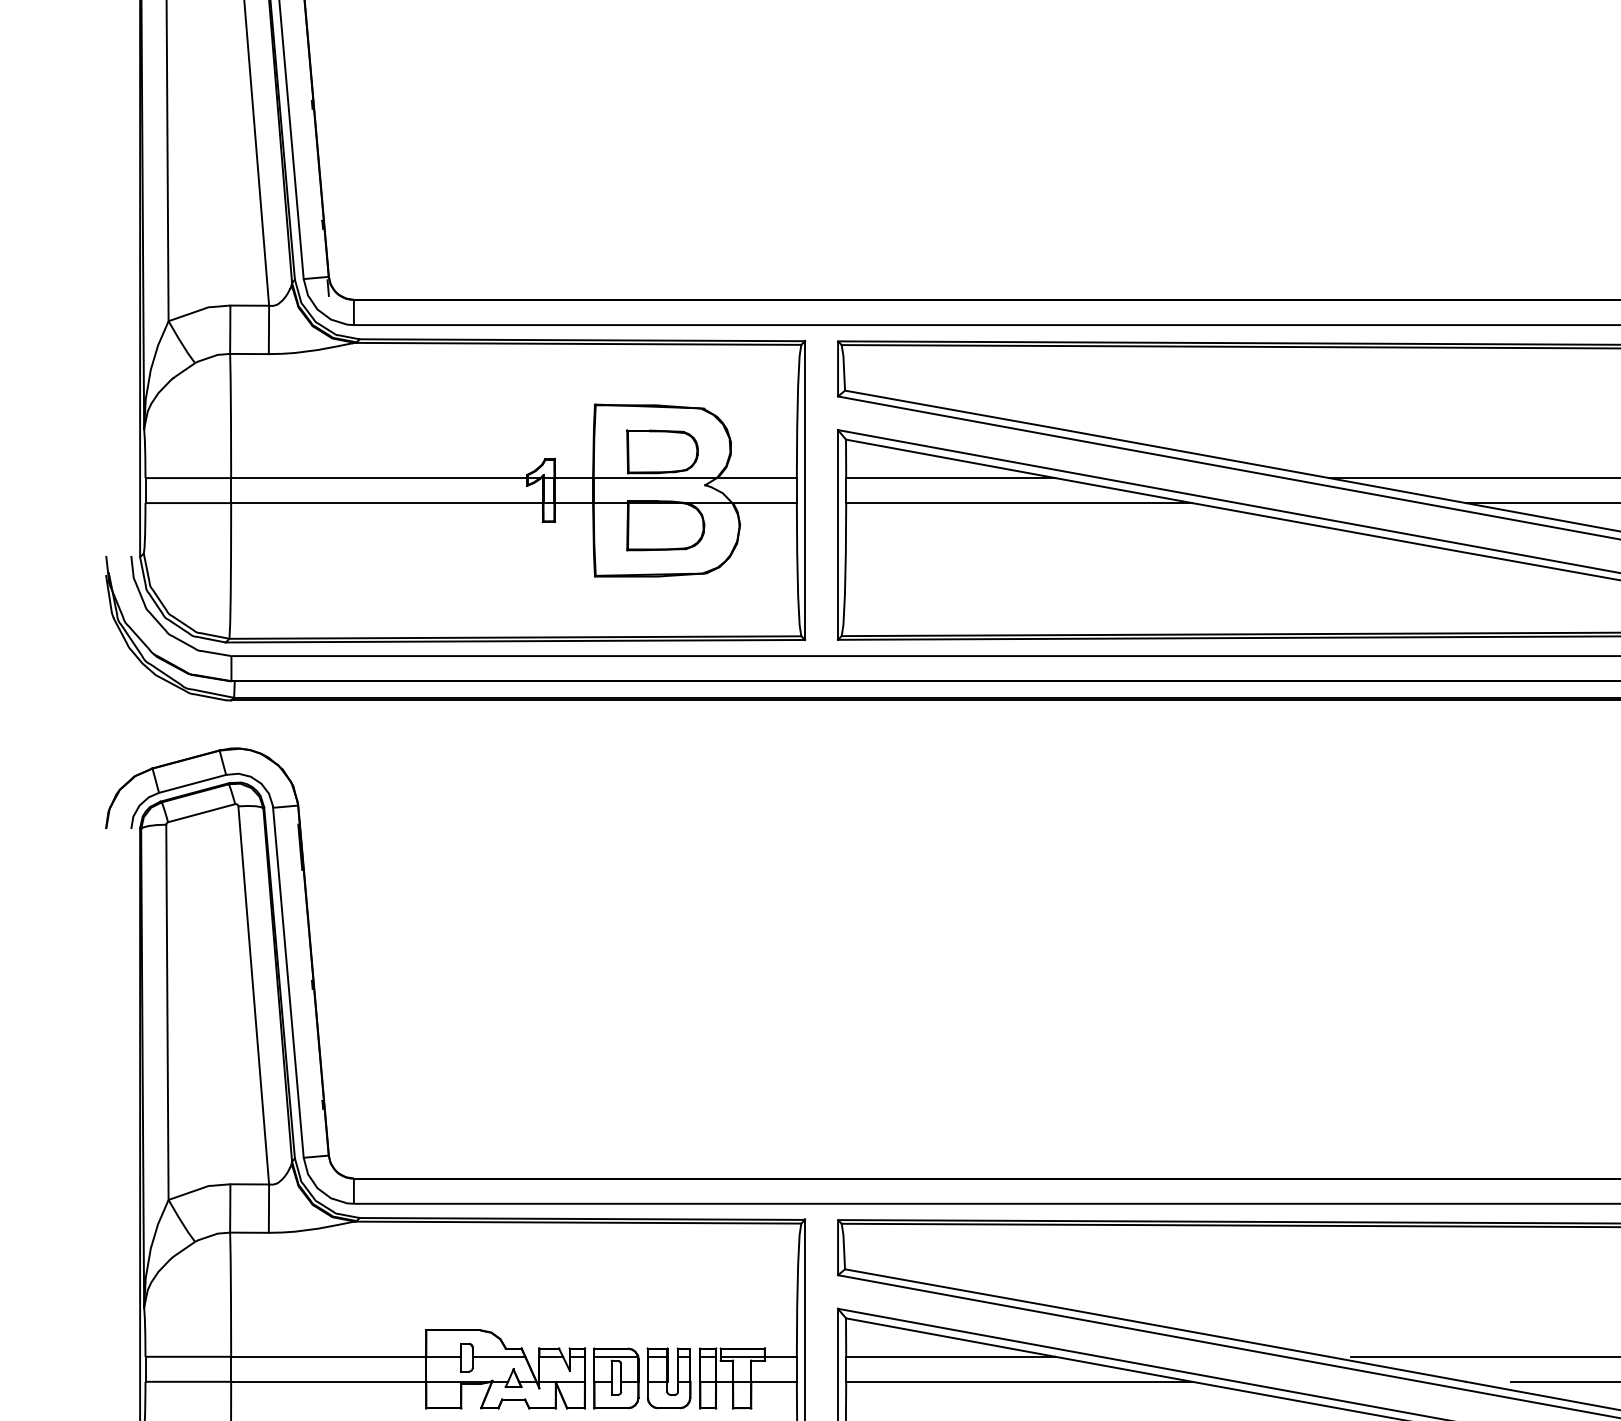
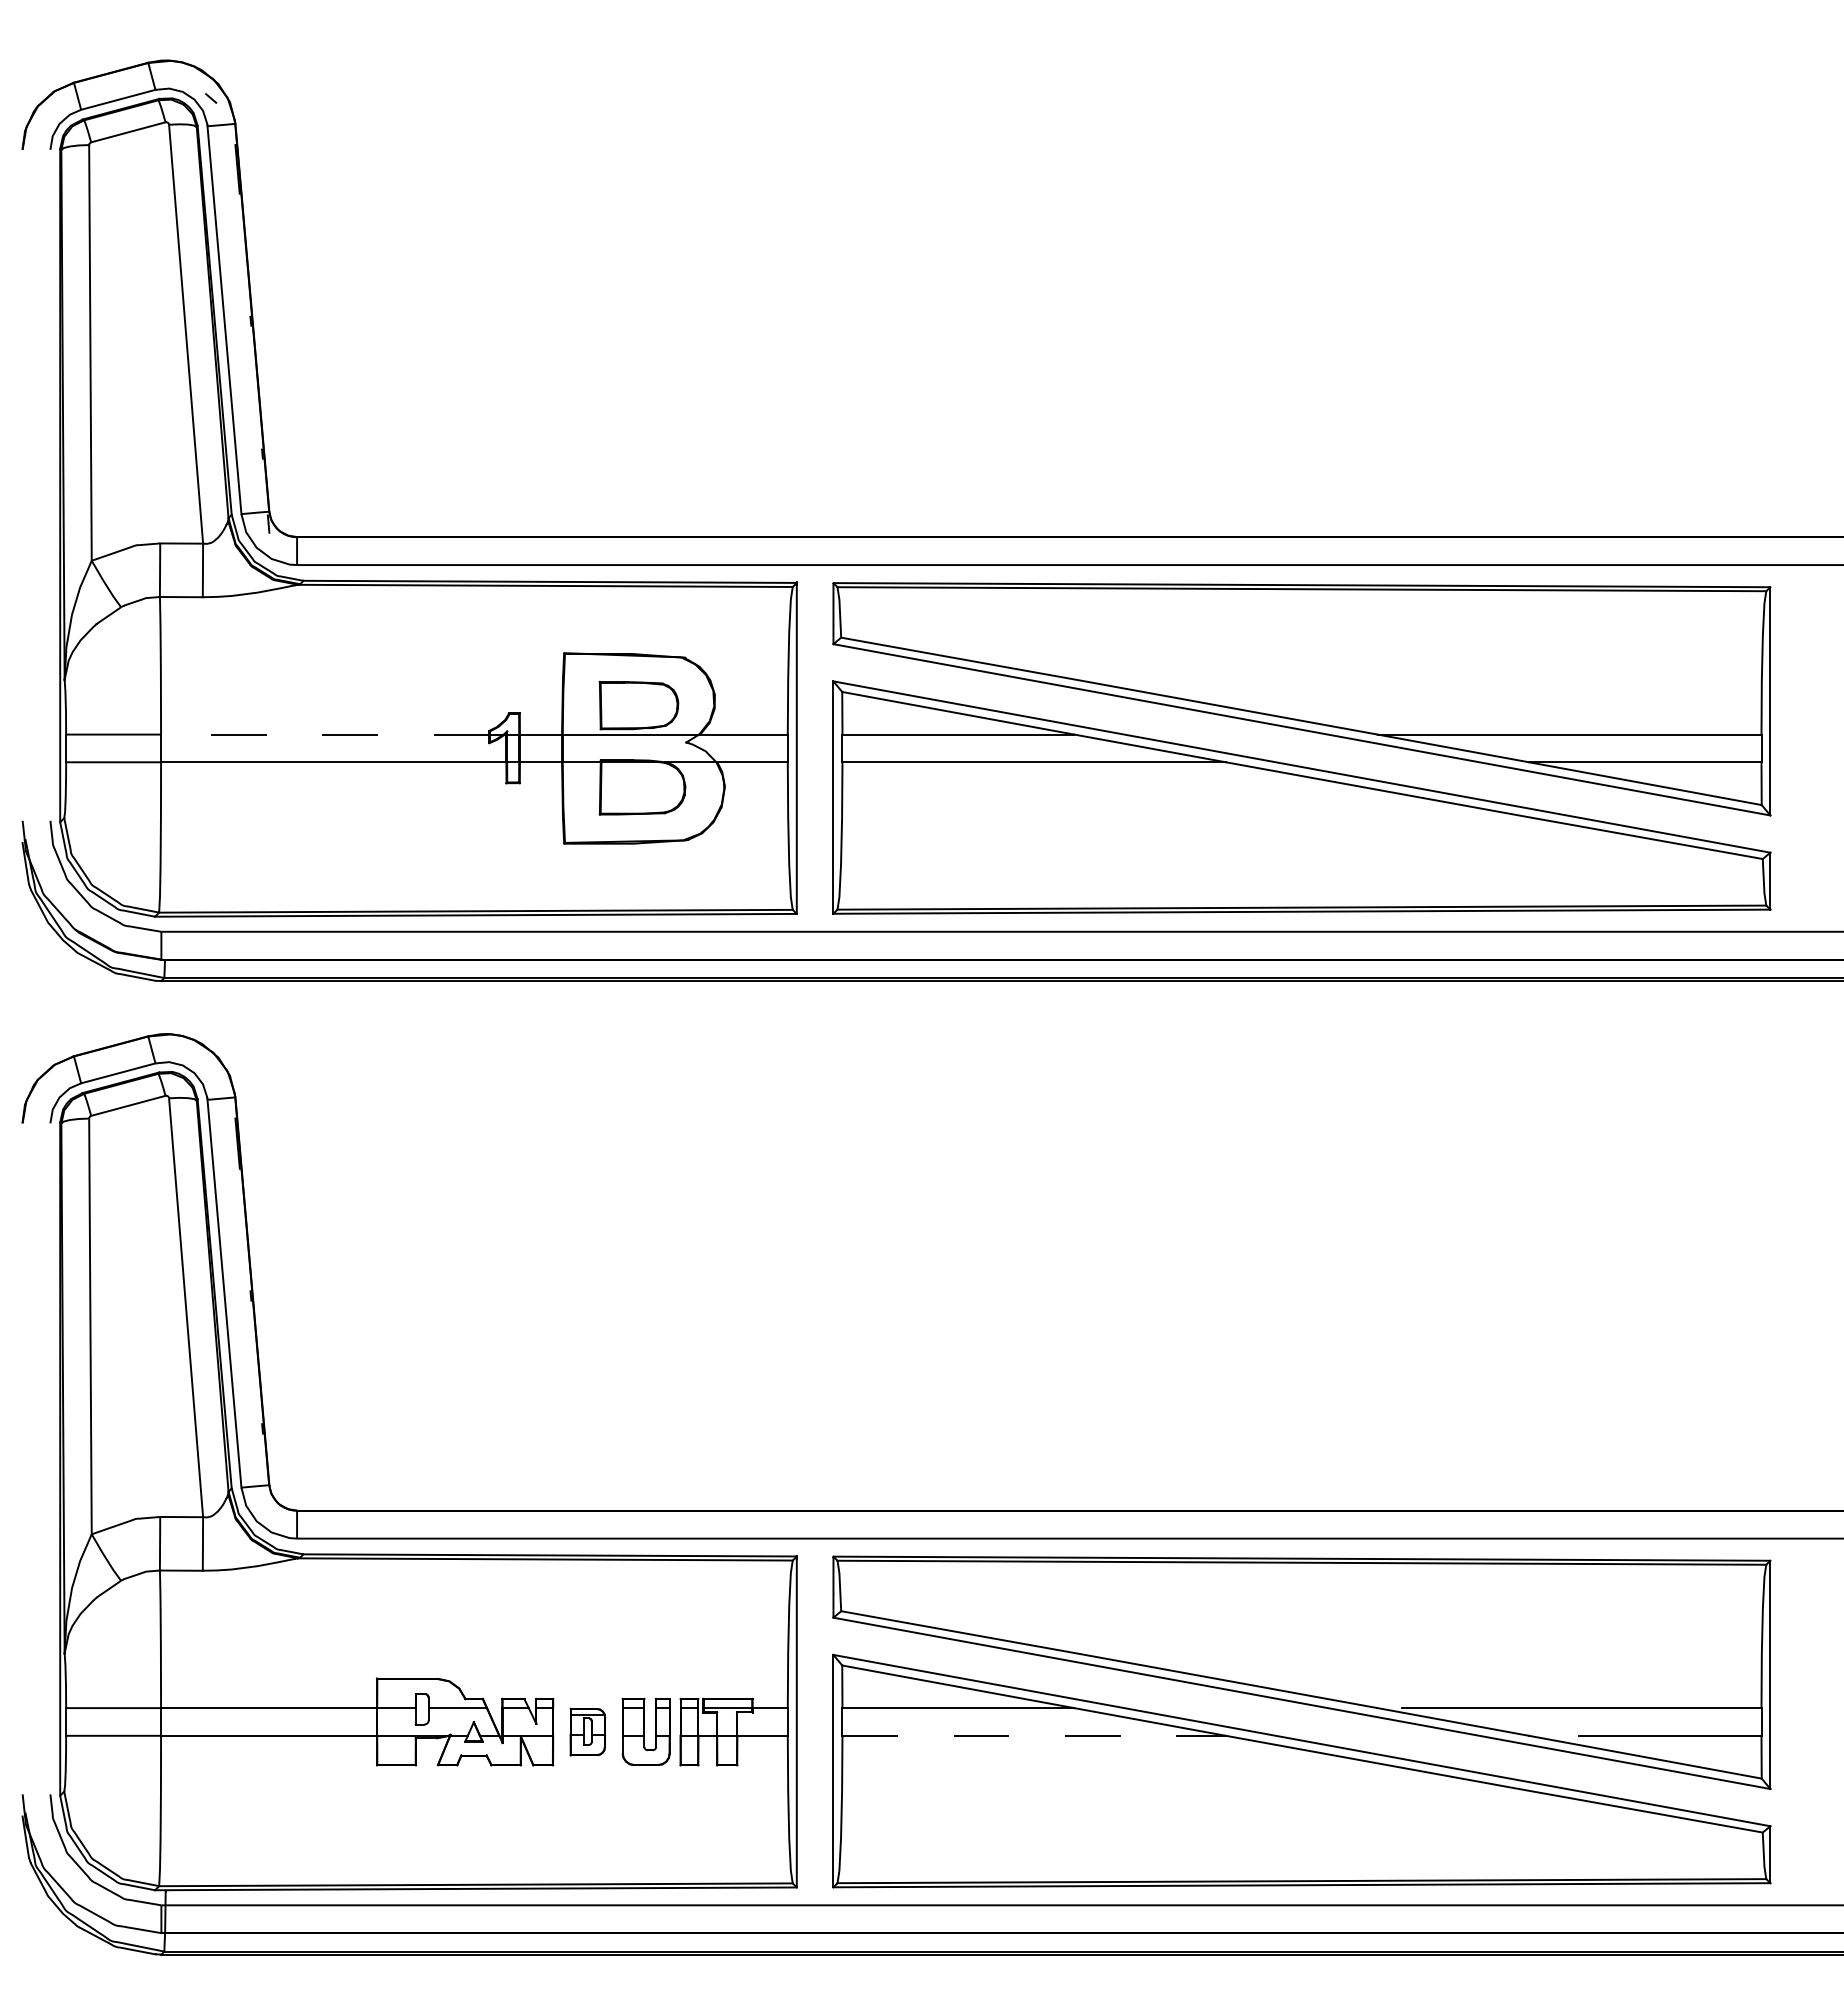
line: (378, 478) -> (324, 734), solid -> dashed
part: (616, 1377) -> (587, 1731), size x0.7
line: (1019, 1381) -> (1034, 1735), solid -> dashed

